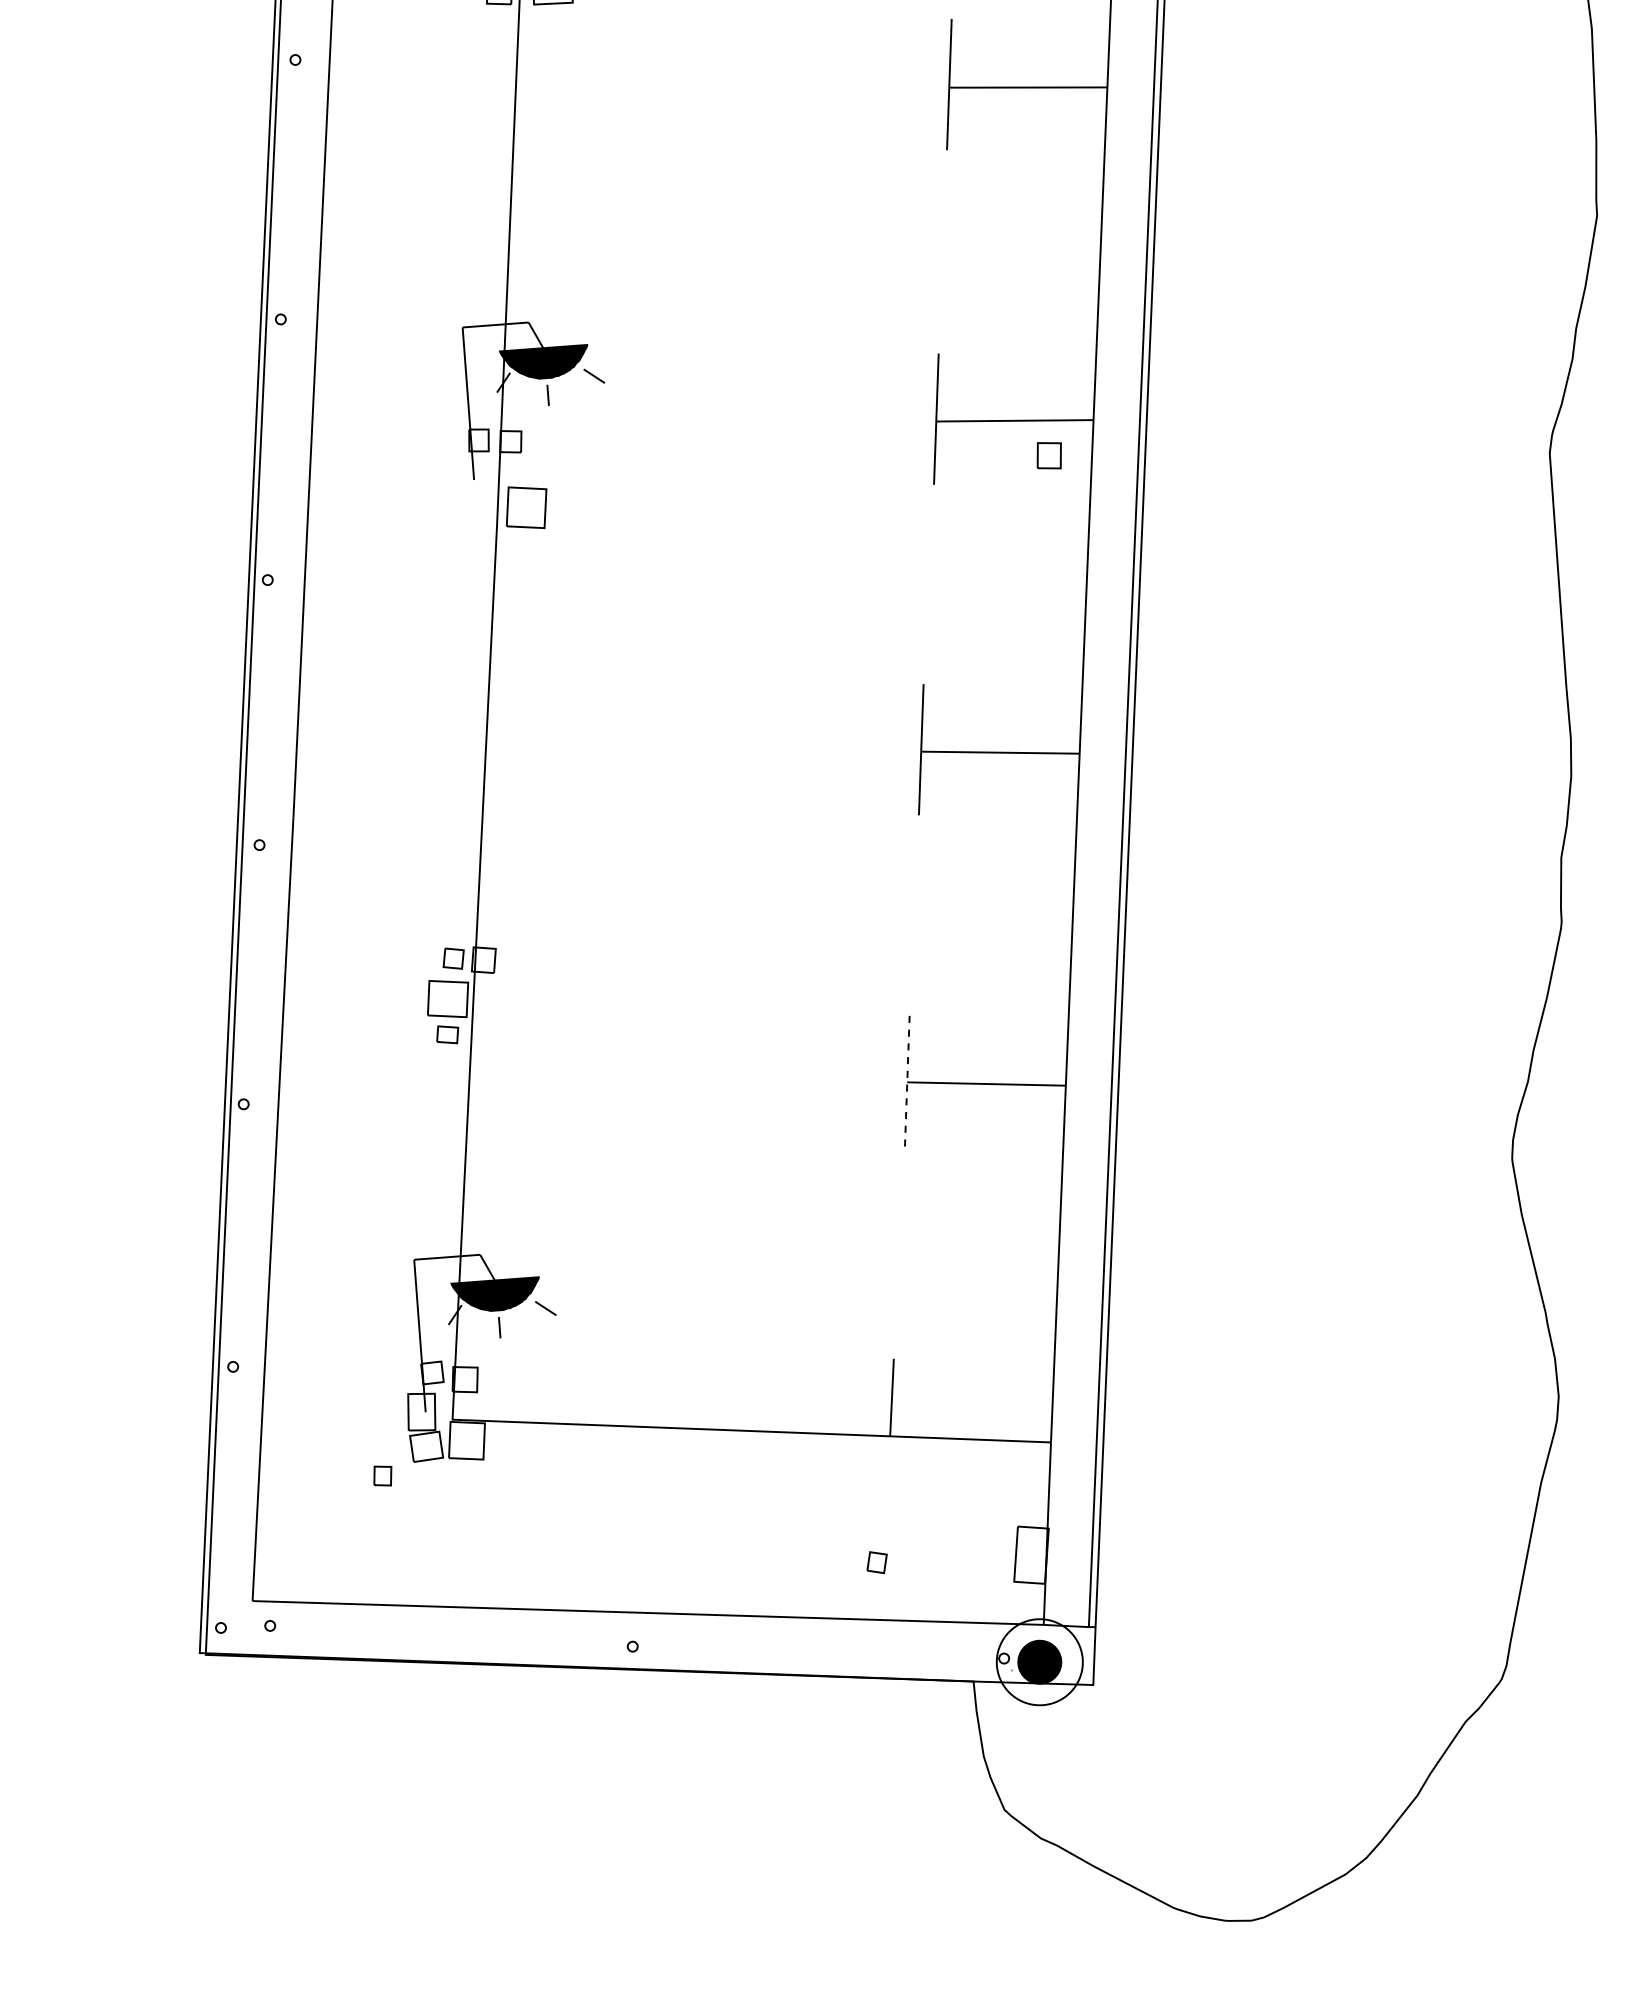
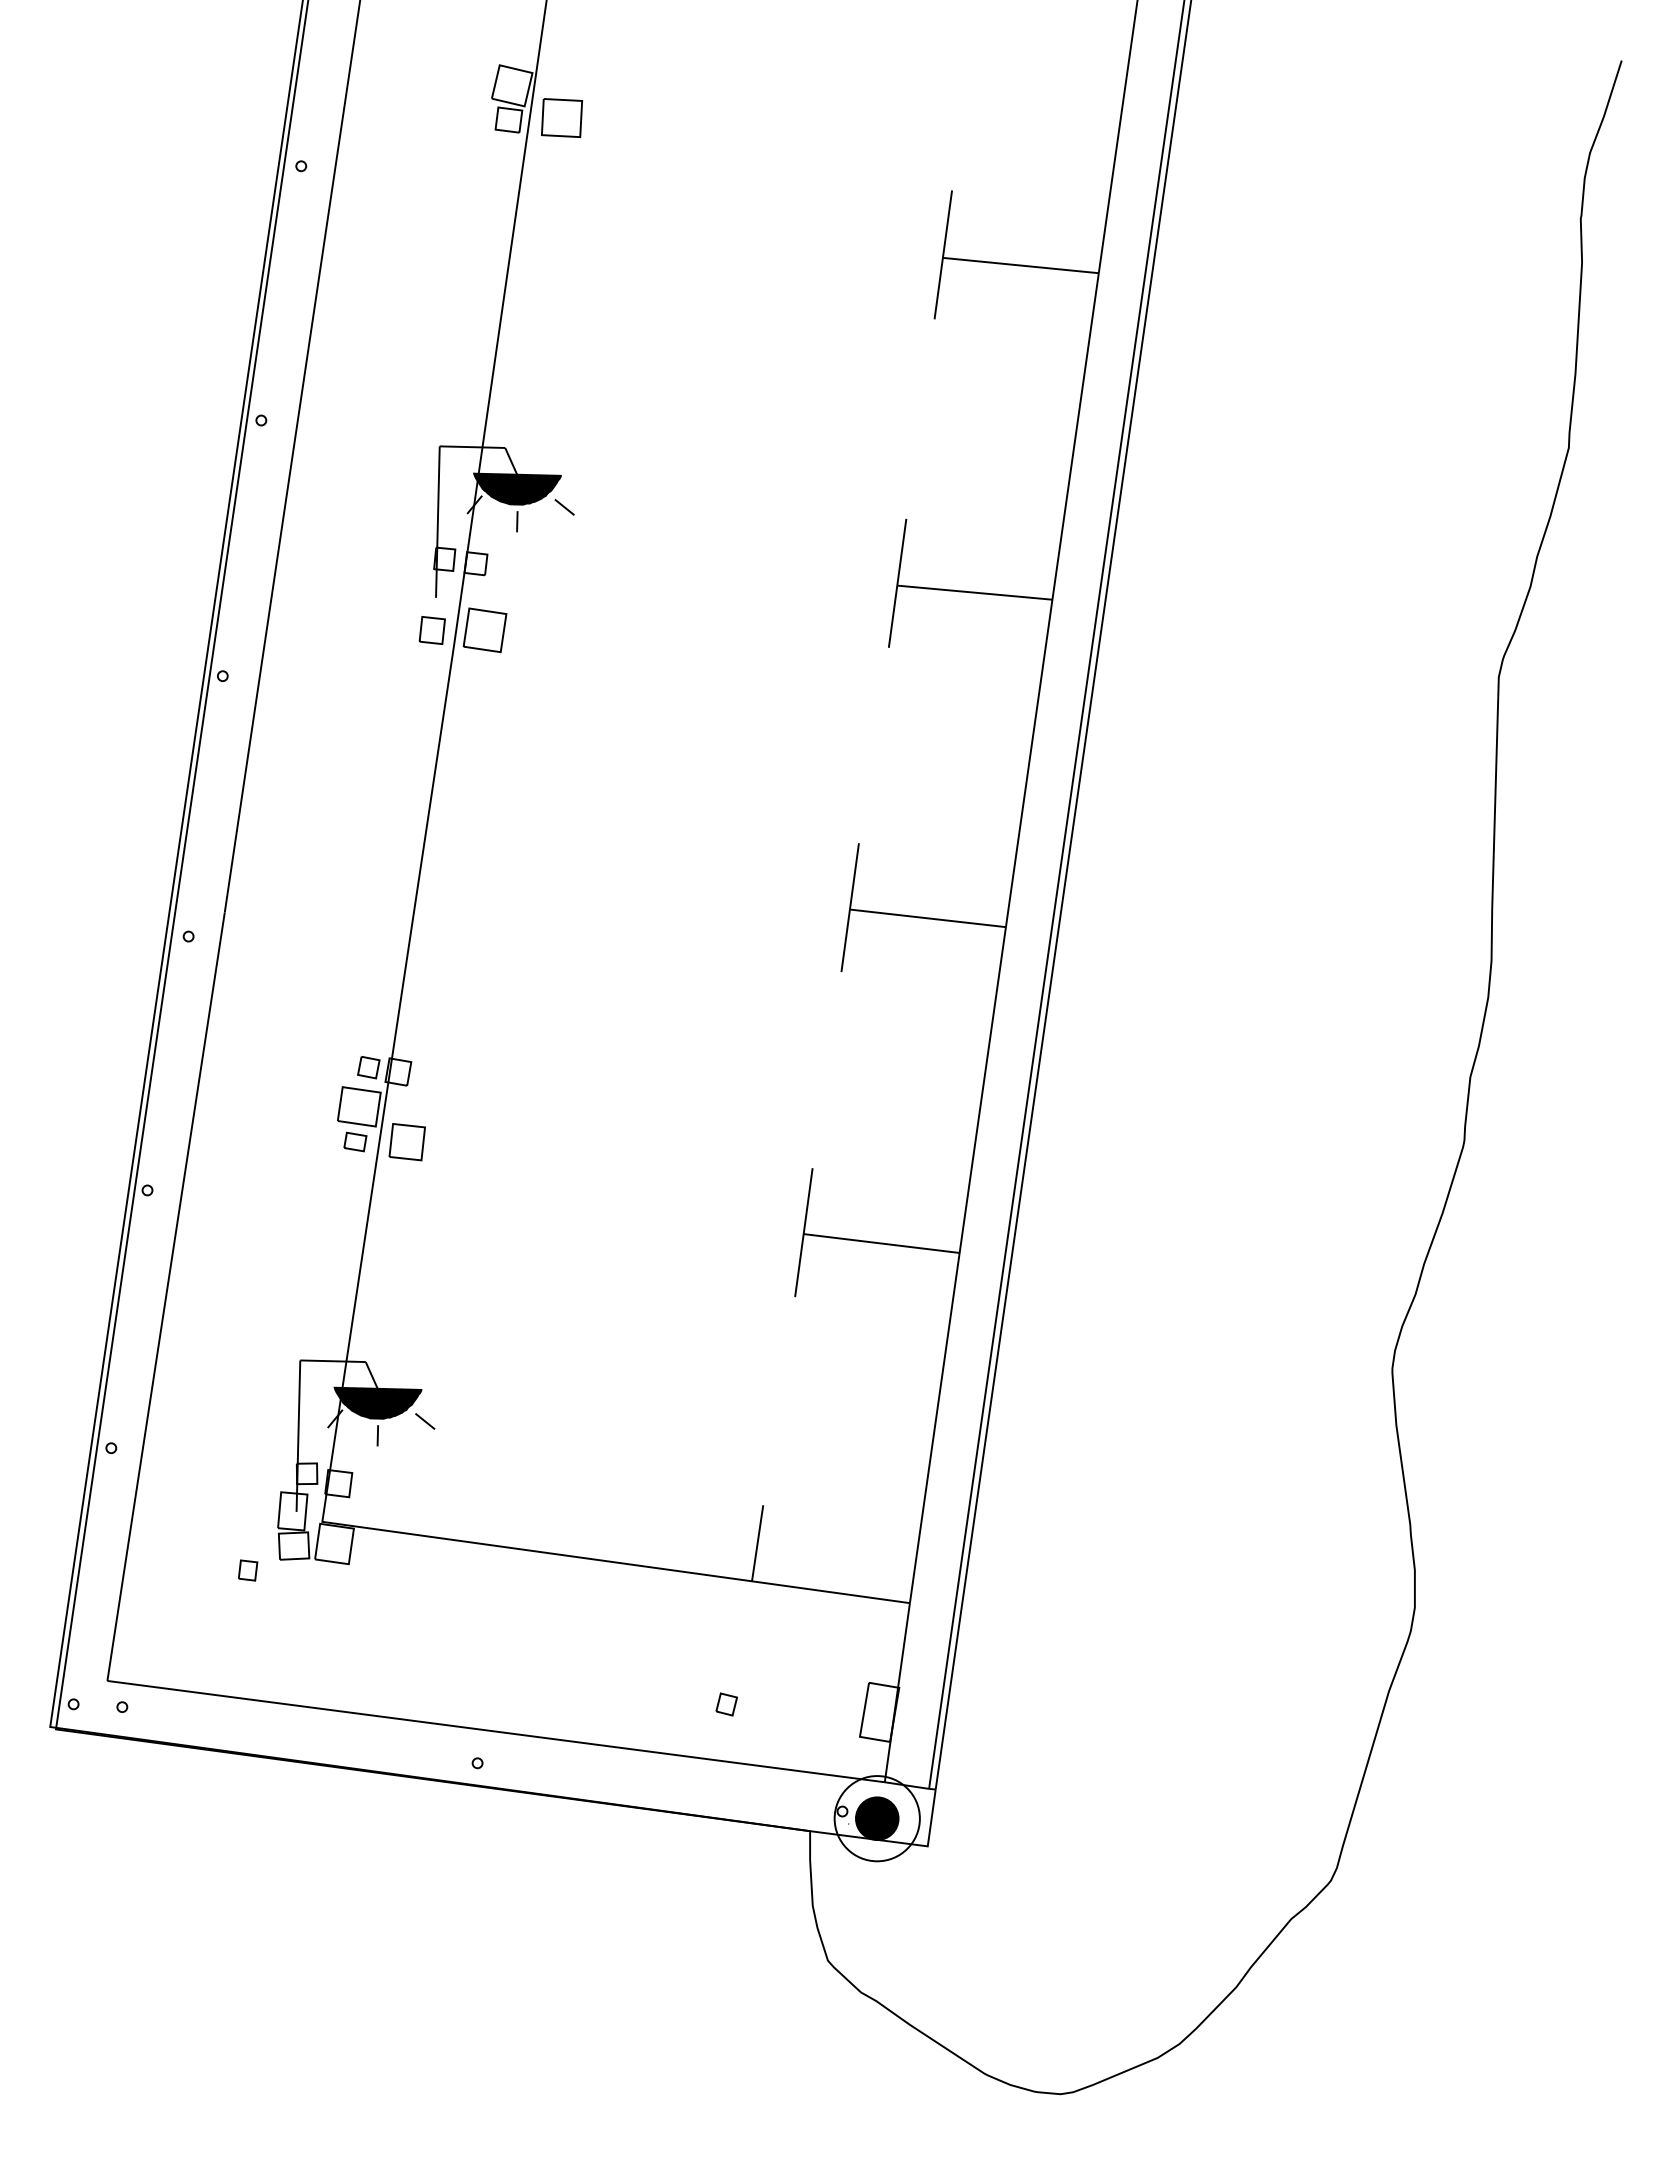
part: (1048, 455) -> (431, 630), moved
part: (499, 1030) -> (406, 1142), added
line: (906, 1080) -> (803, 1232), dashed -> solid

